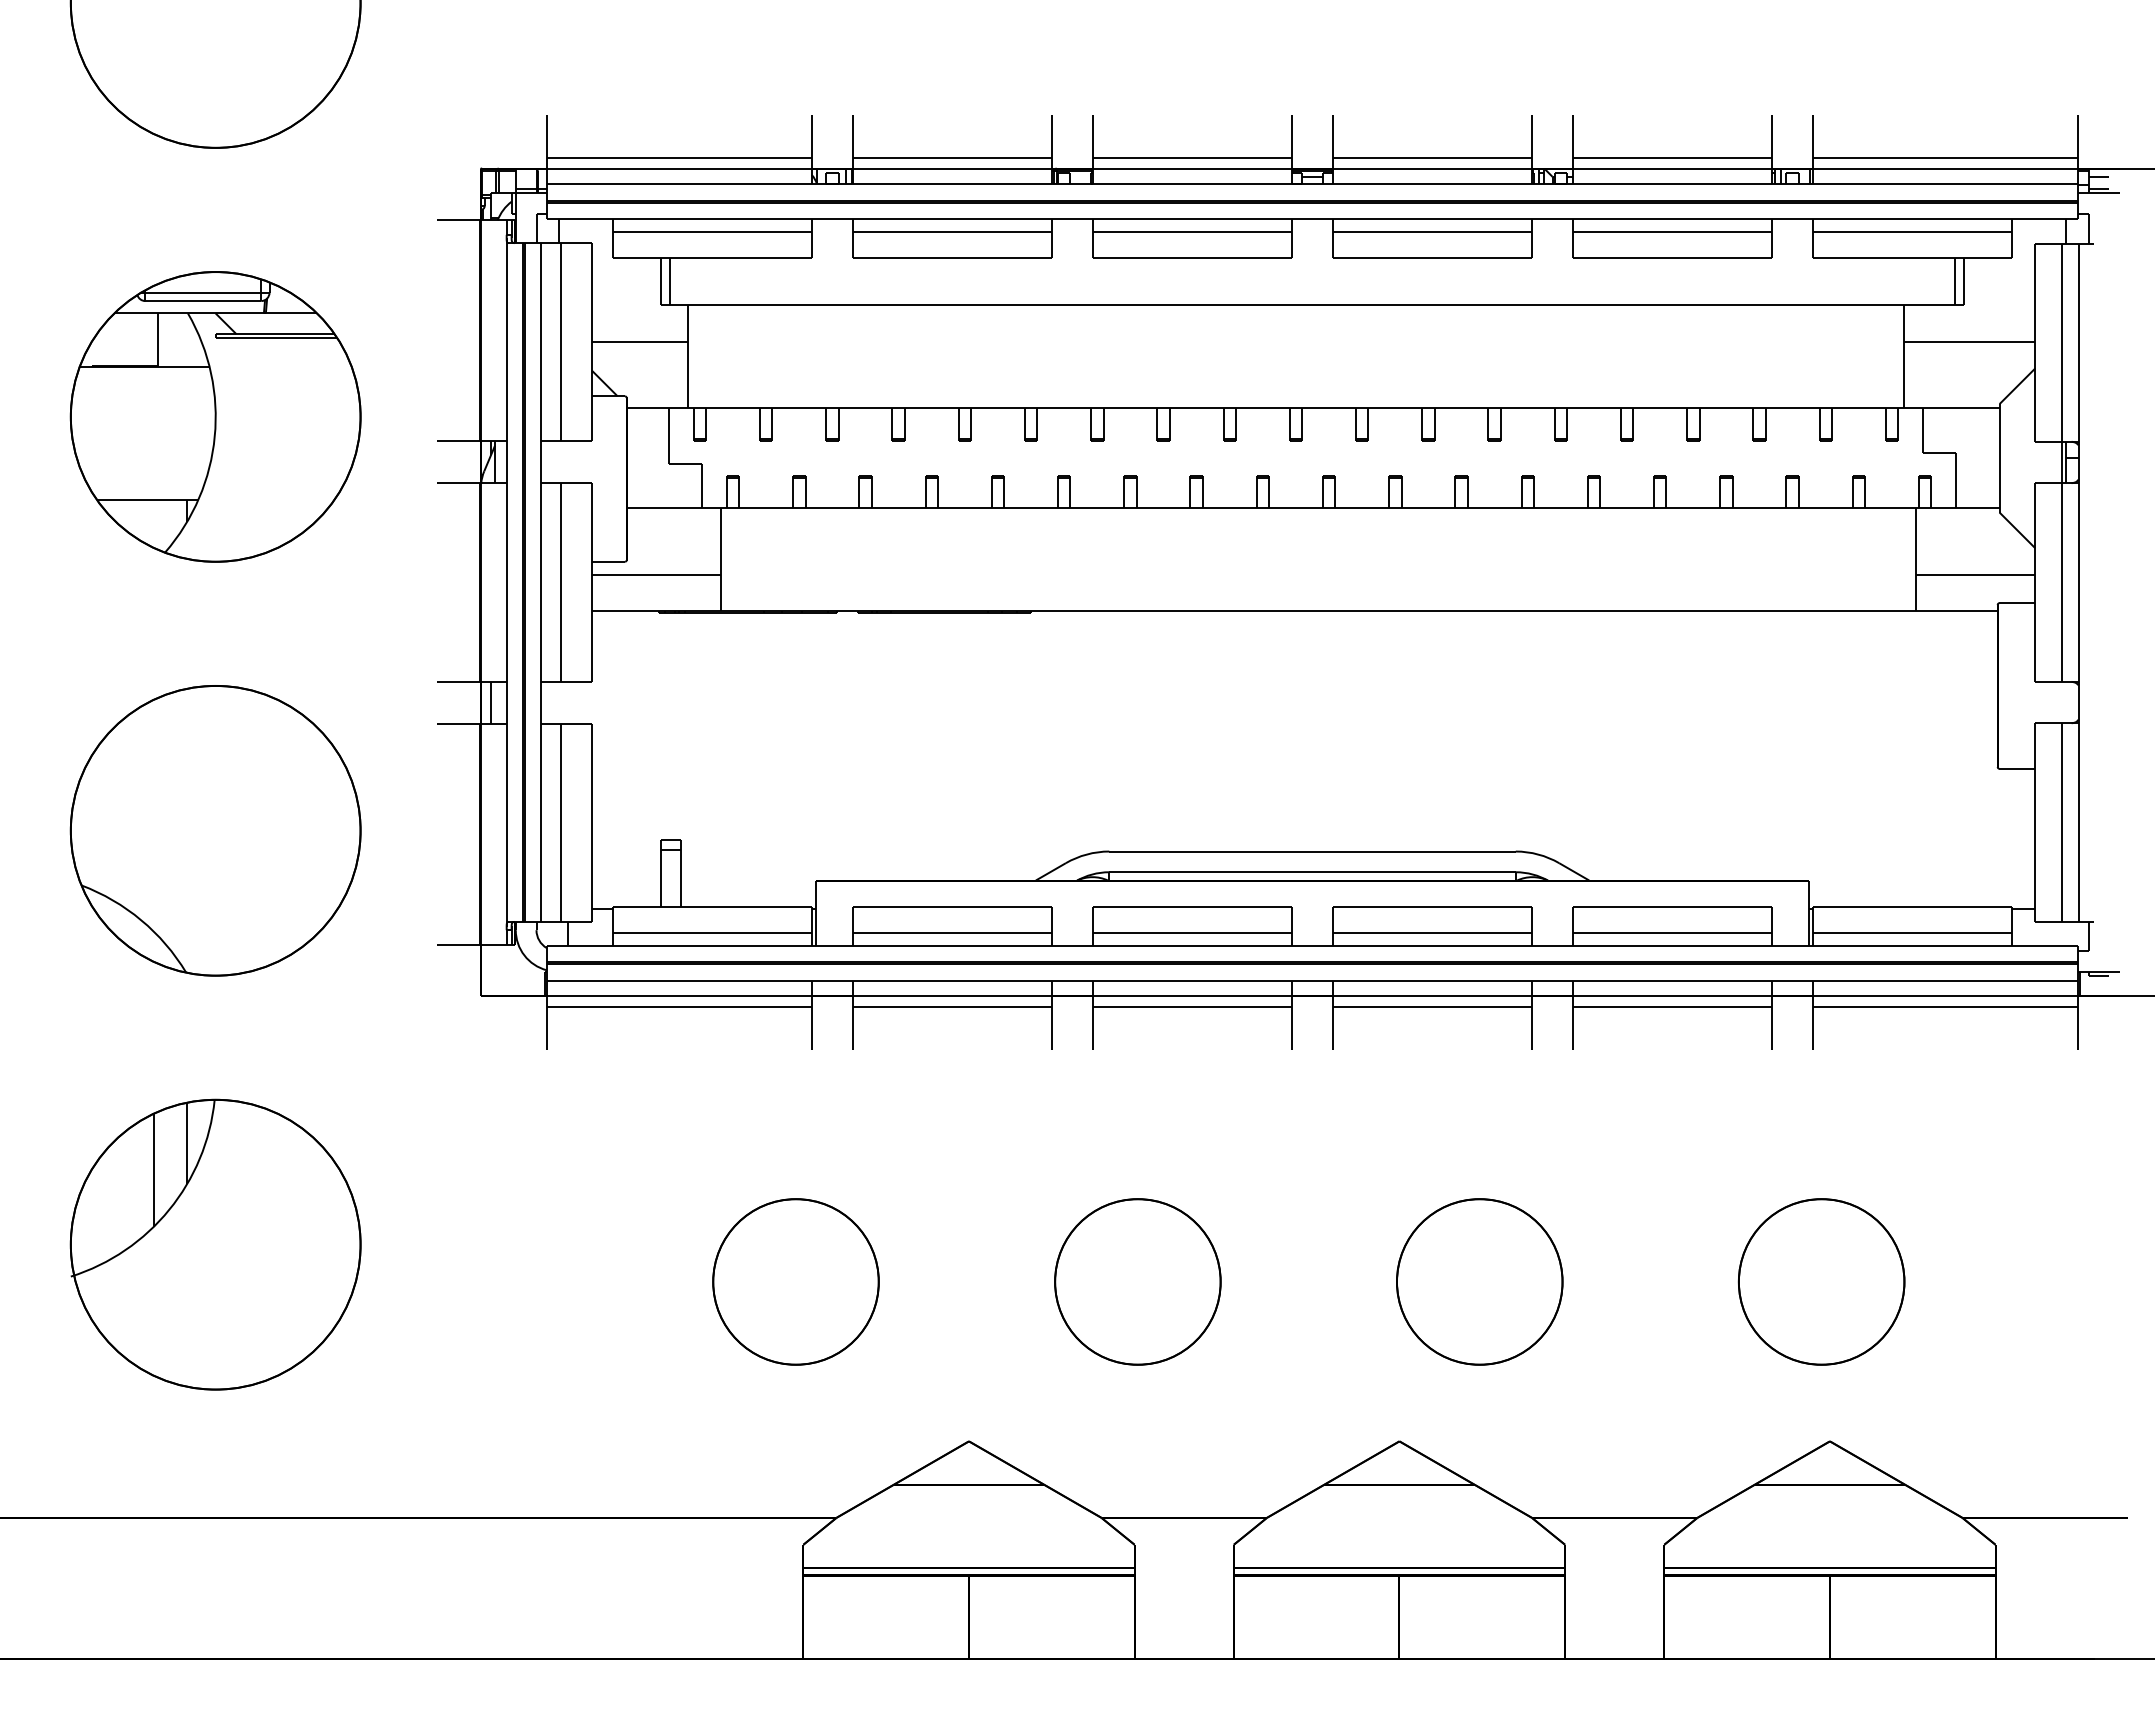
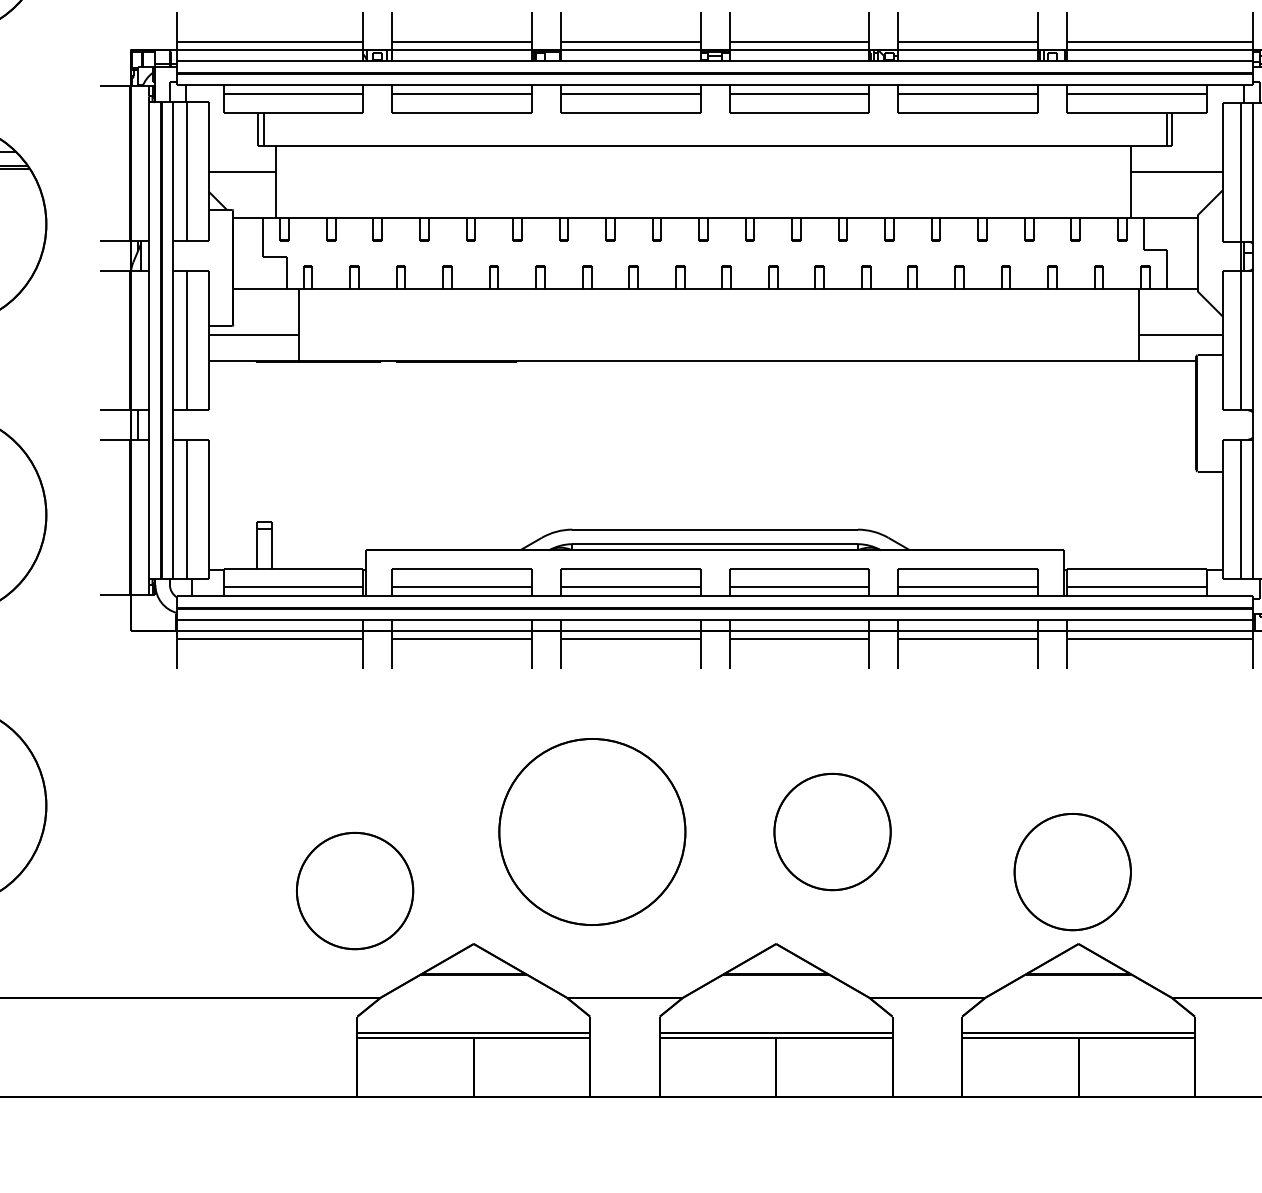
part: (795, 1281) -> (354, 890), moved
part: (1137, 1281) -> (592, 831), size x1.6
part: (1821, 1281) -> (1072, 871), moved

